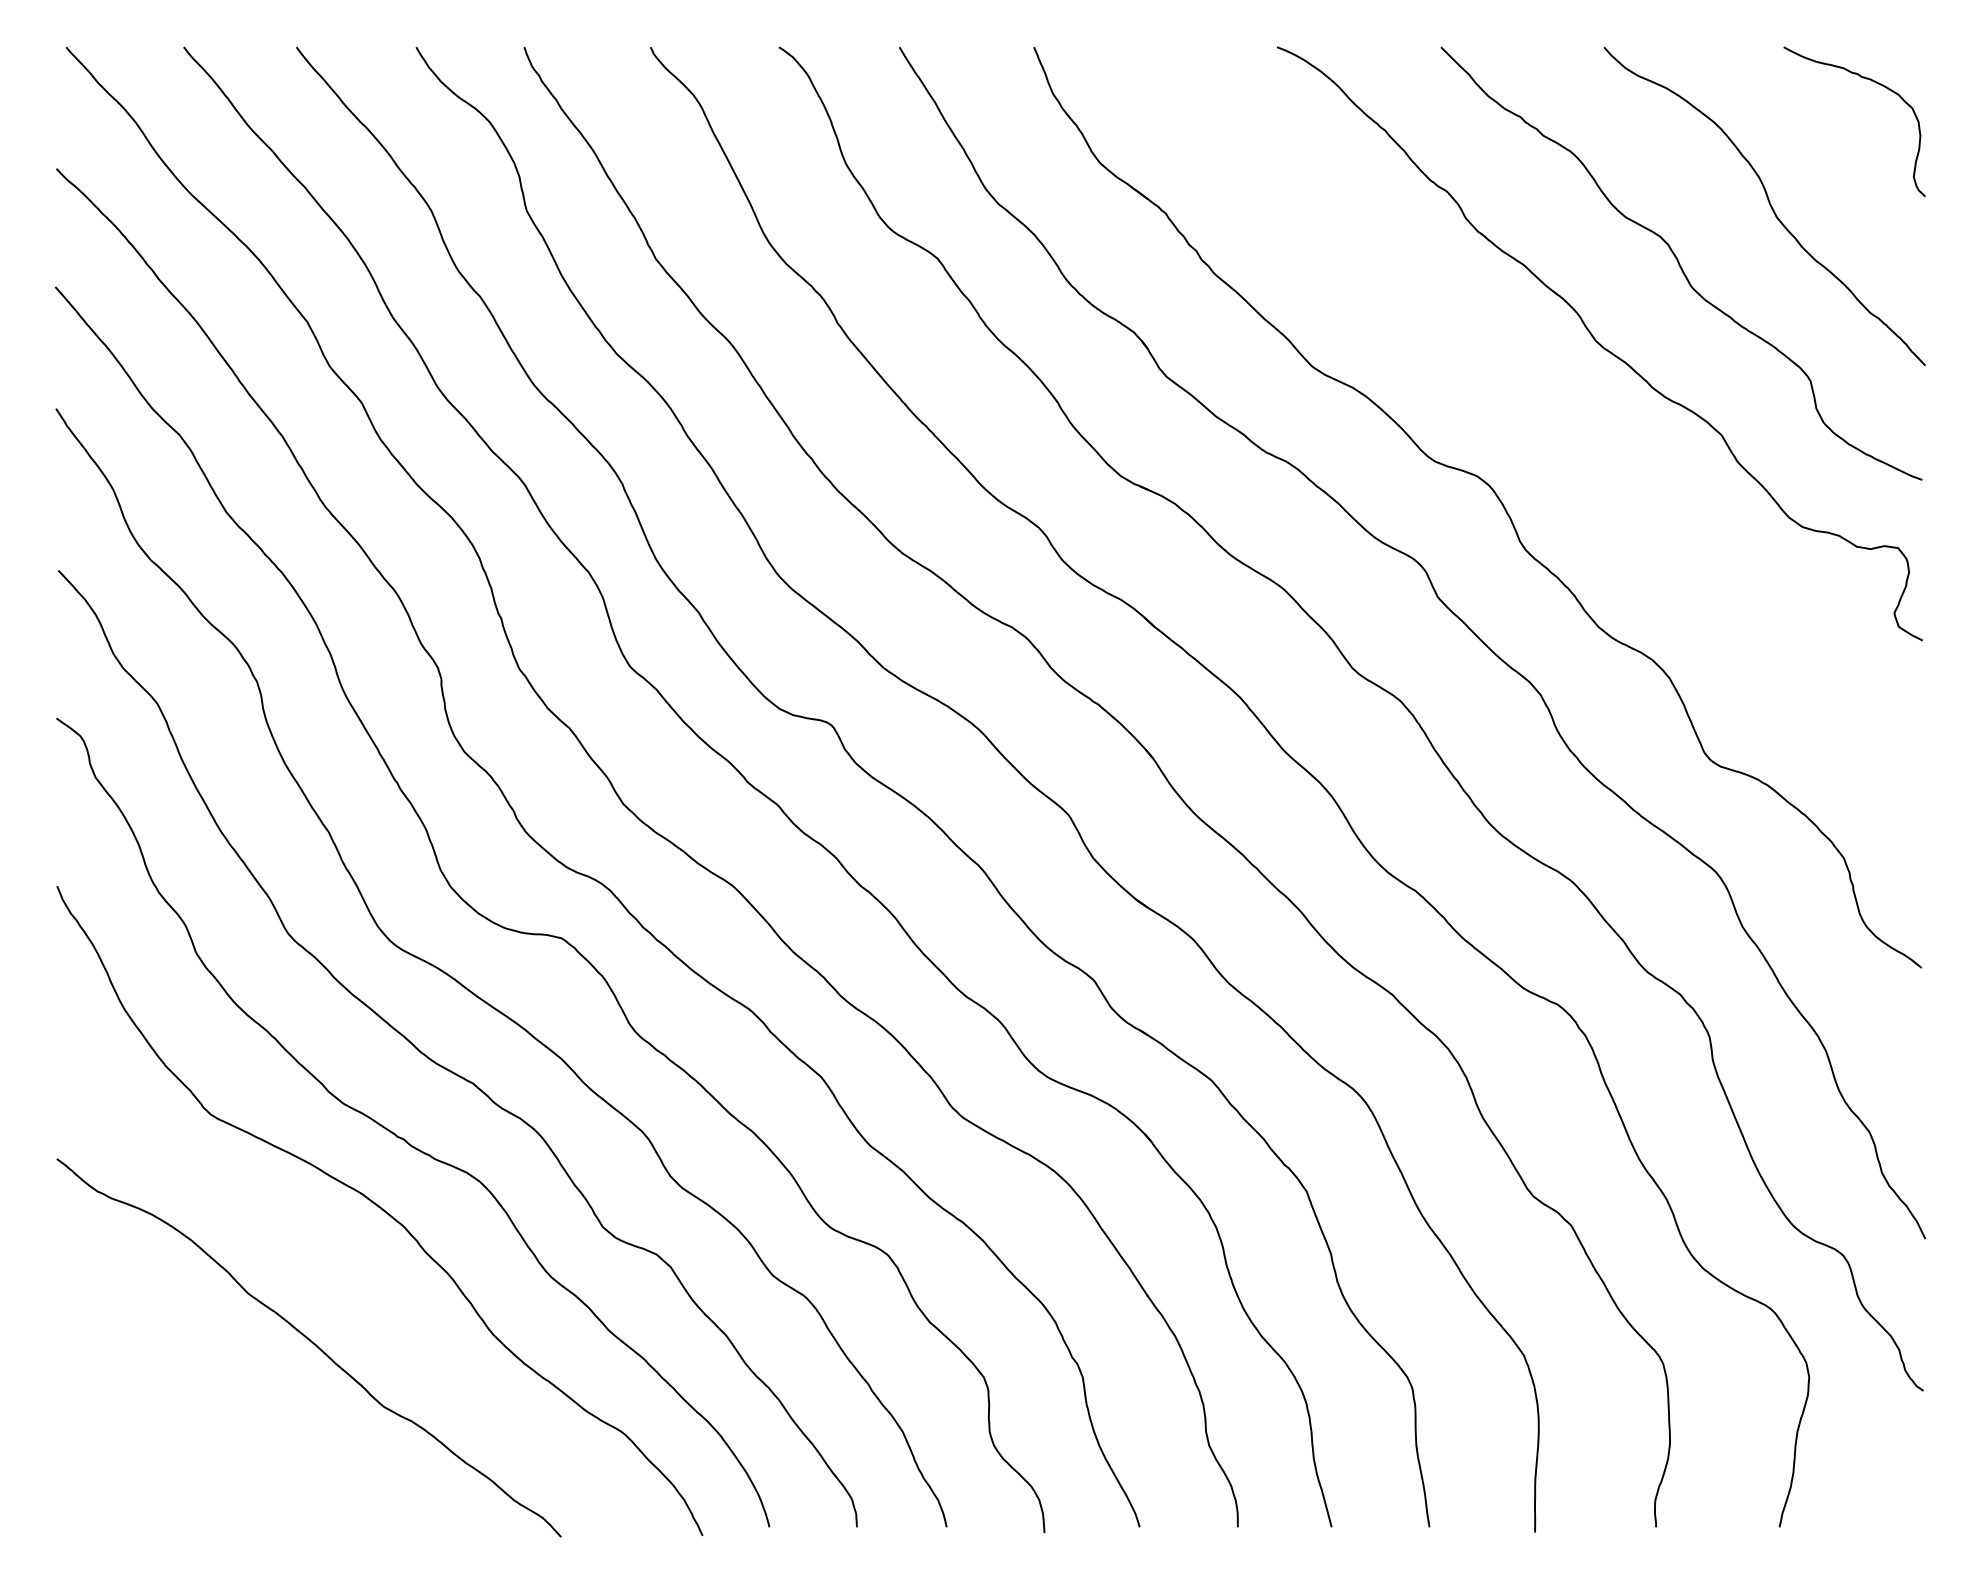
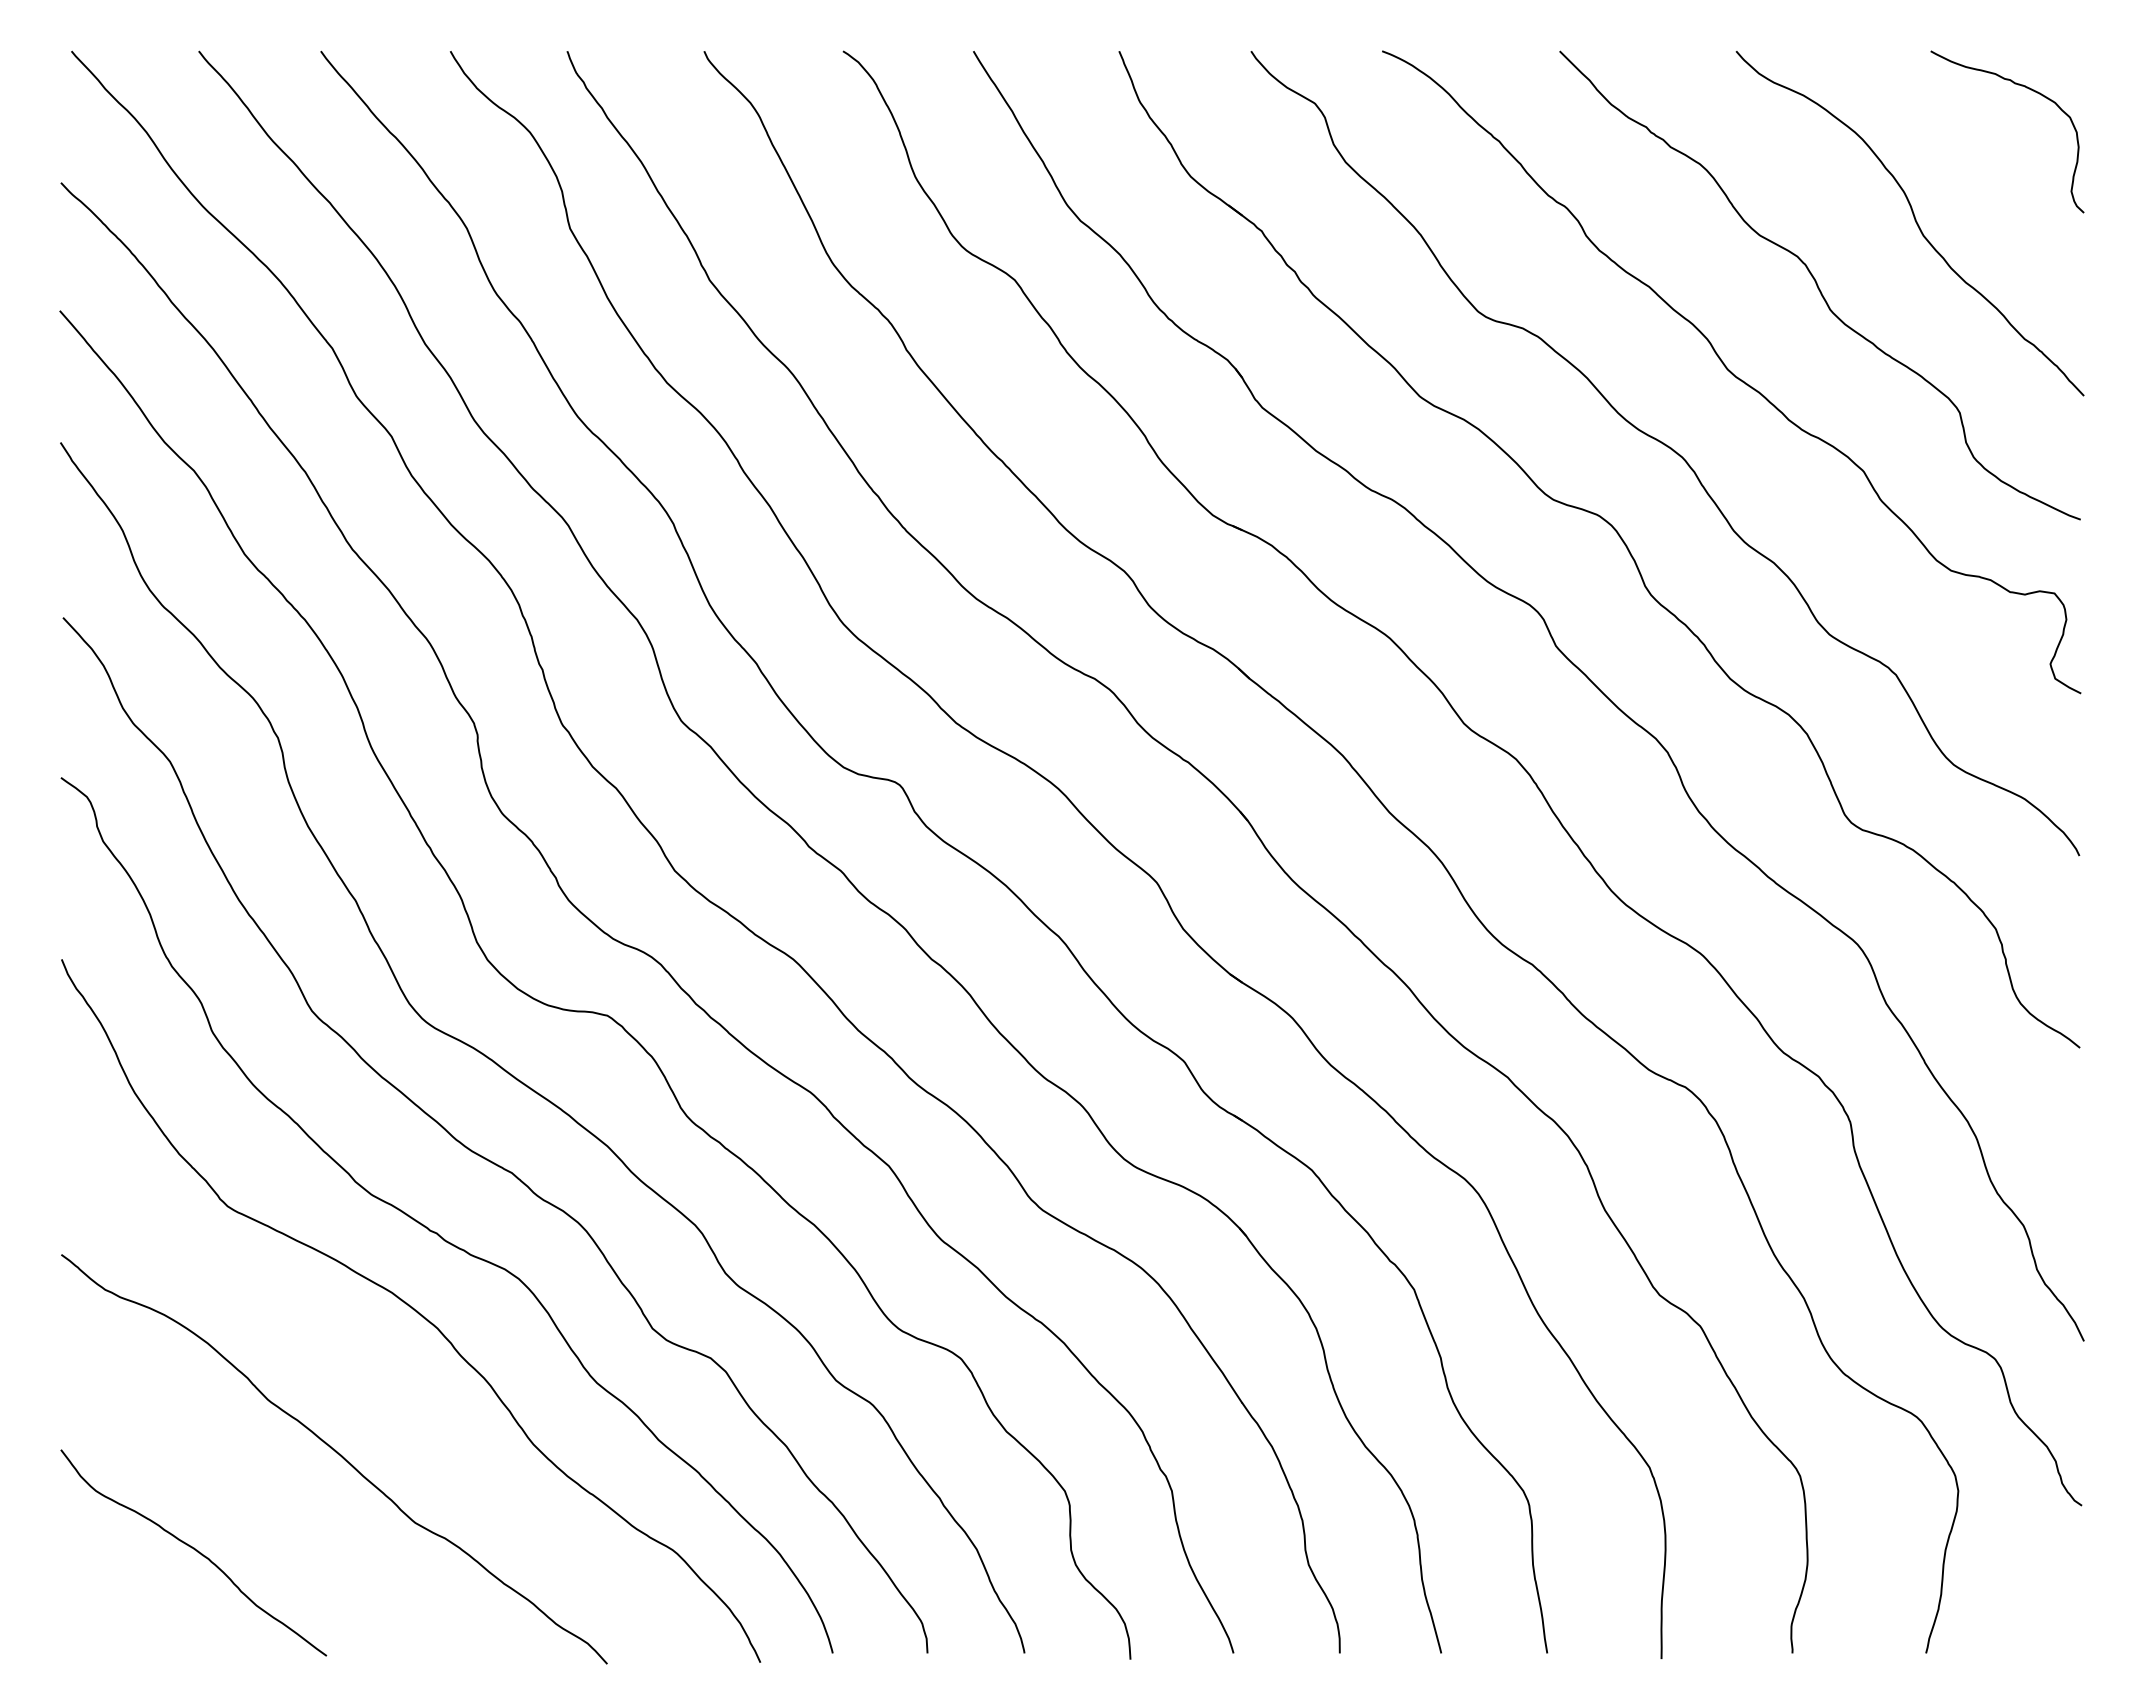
curve: (1540, 413) -> (1667, 447), added
curve: (179, 1432) -> (194, 1550), added

